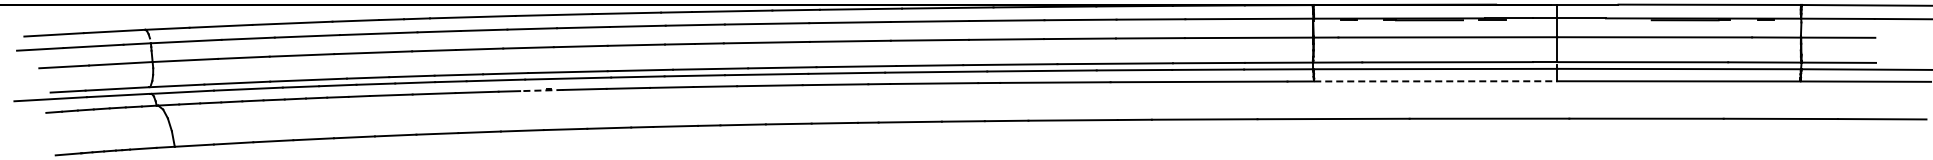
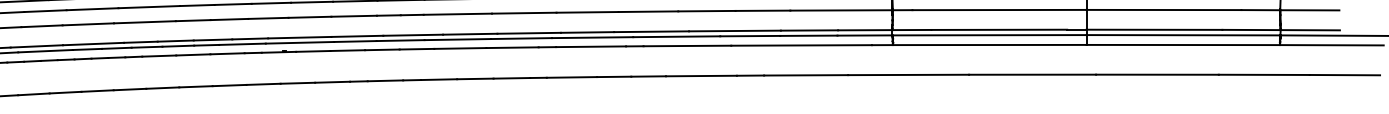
line: (1435, 81) -> (989, 45), dashed -> solid
line: (541, 90) -> (278, 52), dashed -> solid

